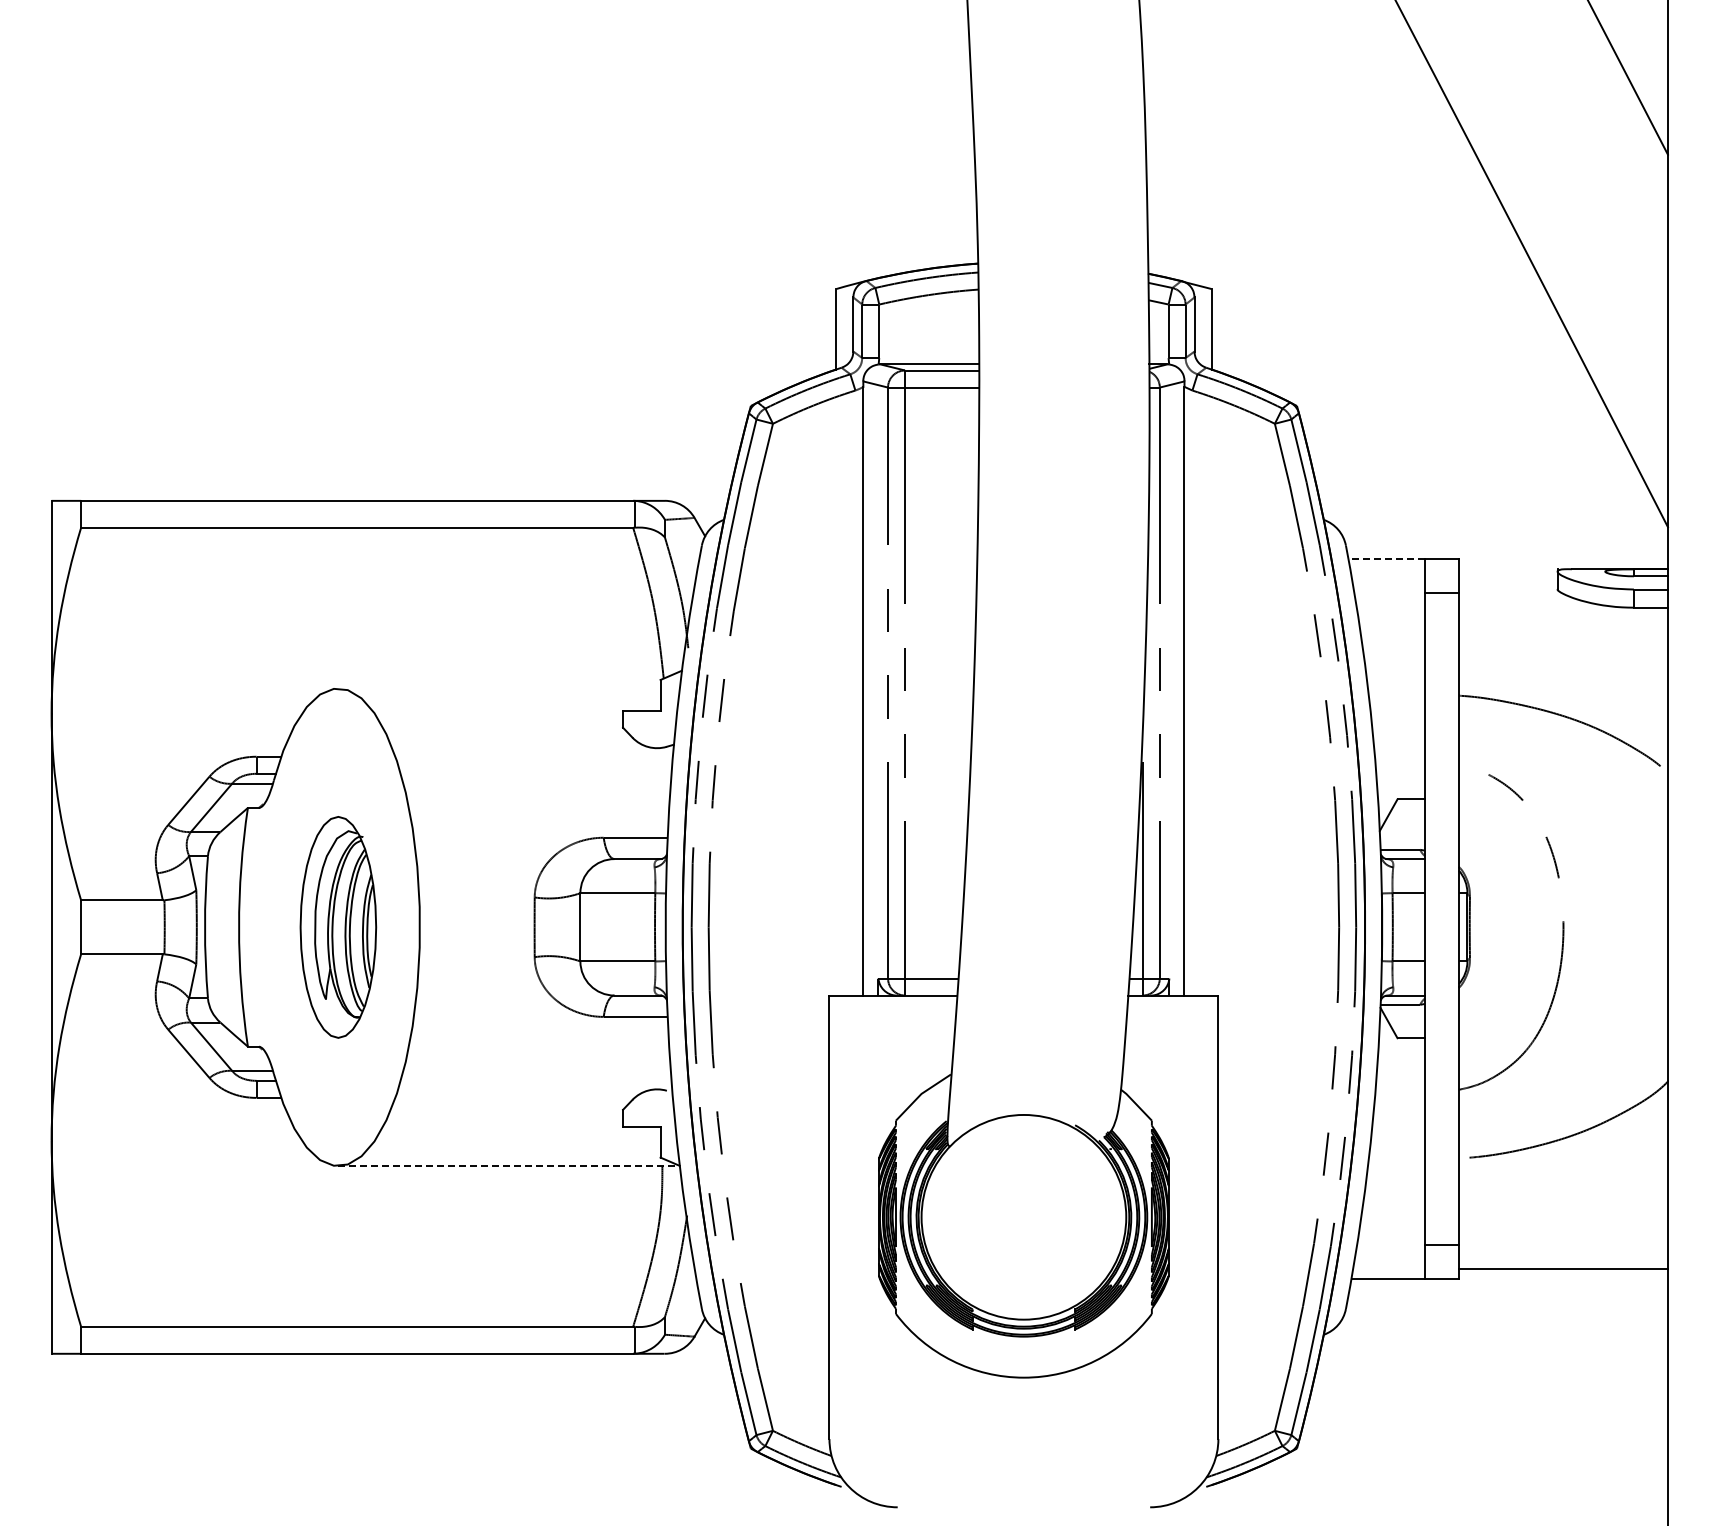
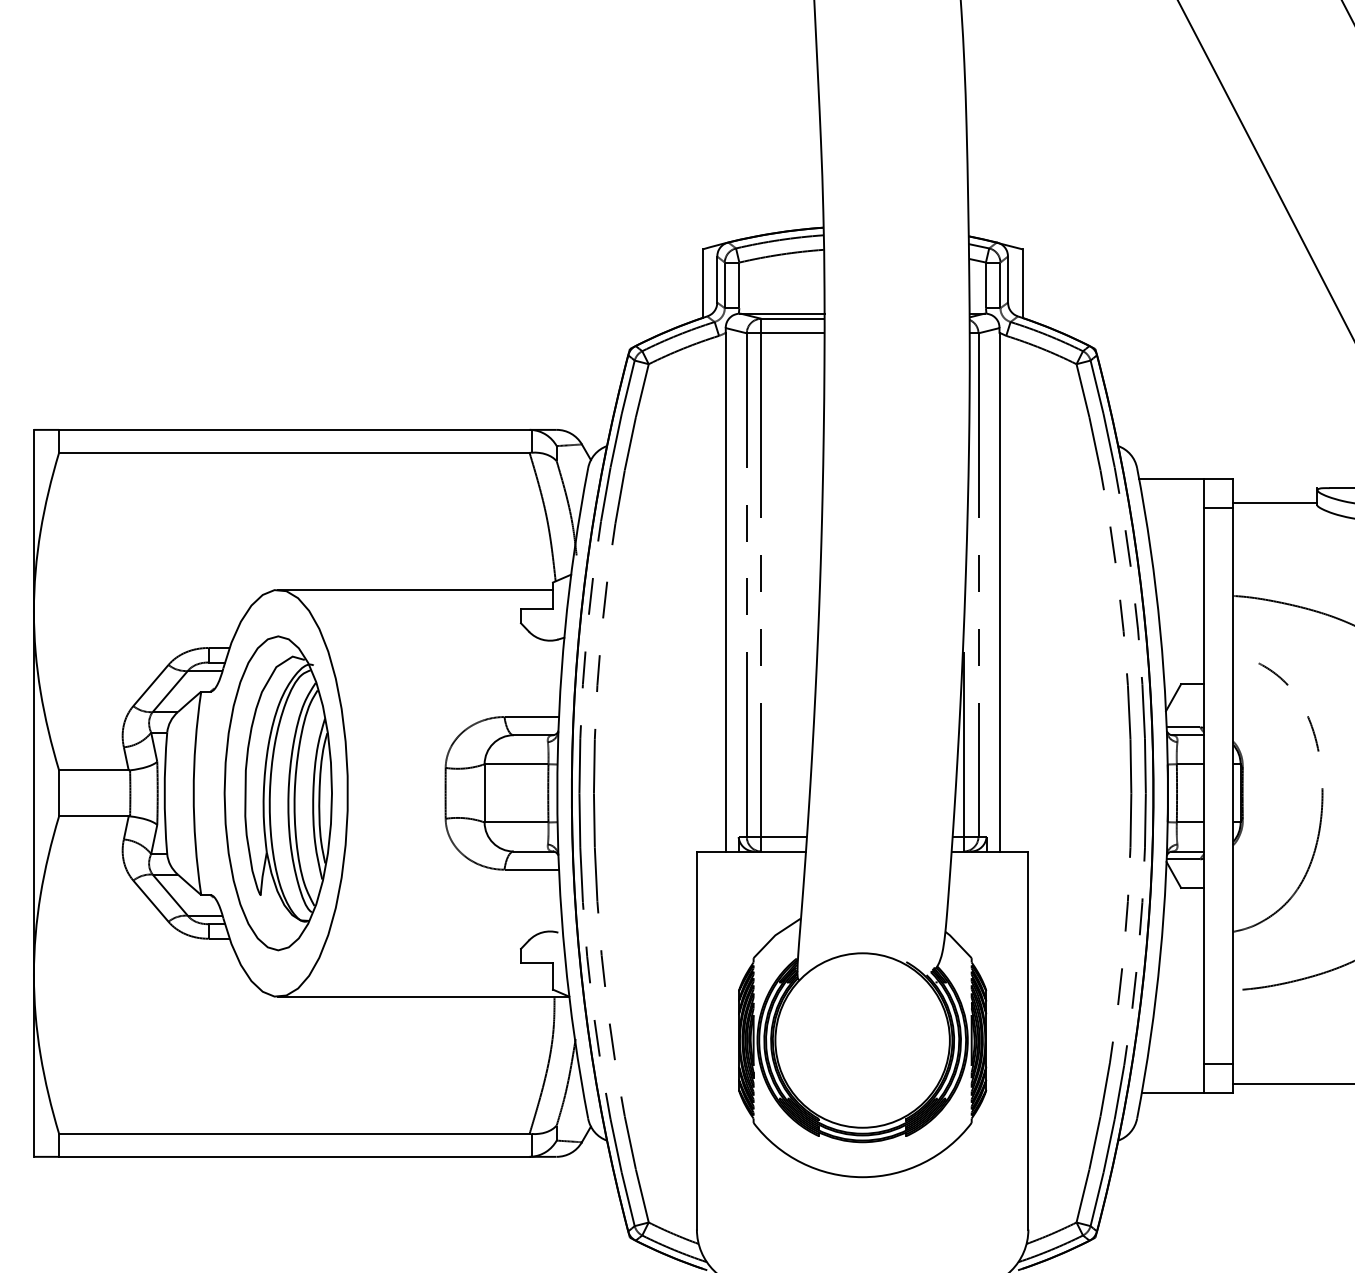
line: (1386, 558) -> (1171, 479), dashed -> solid
line: (1507, 586) -> (1274, 502), added
line: (499, 688) -> (415, 589), added
part: (338, 927) -> (278, 793), size x1.67
line: (509, 1166) -> (424, 997), dashed -> solid

